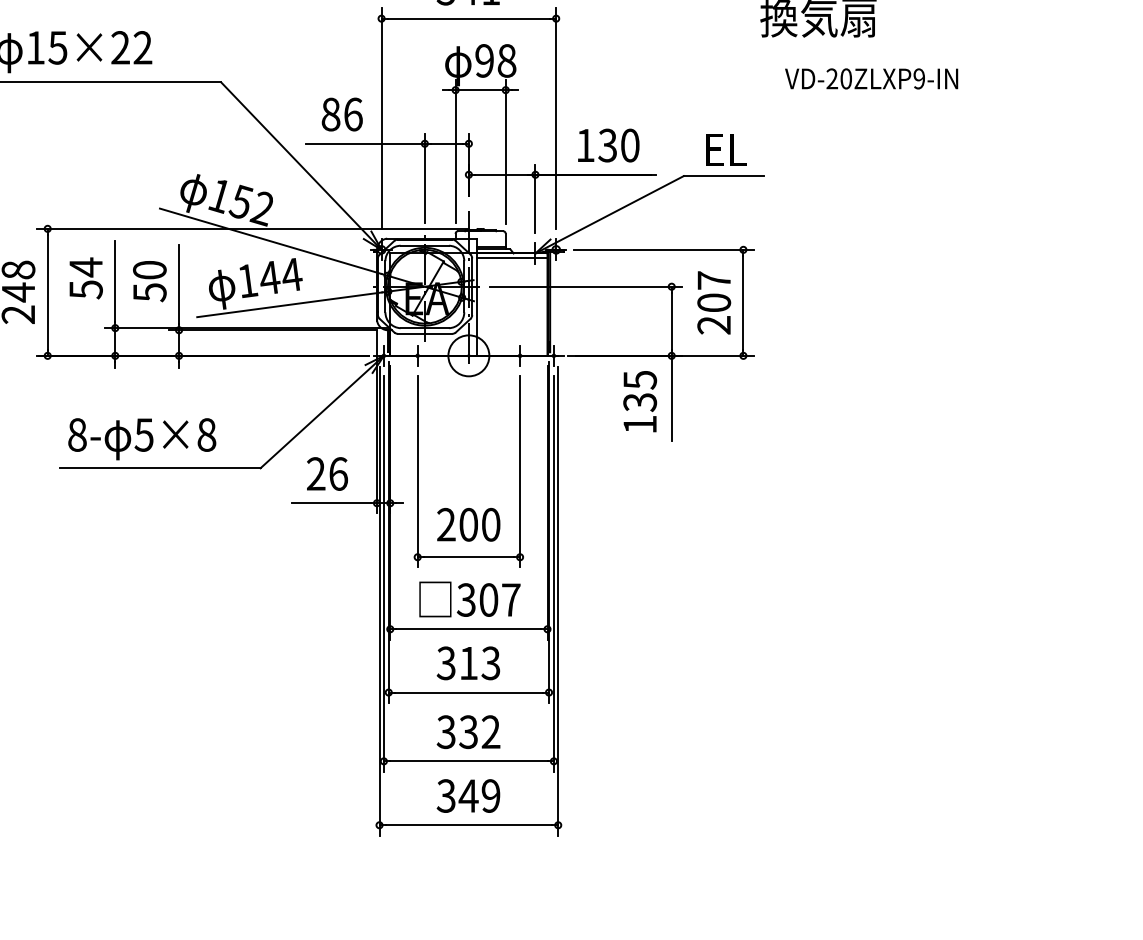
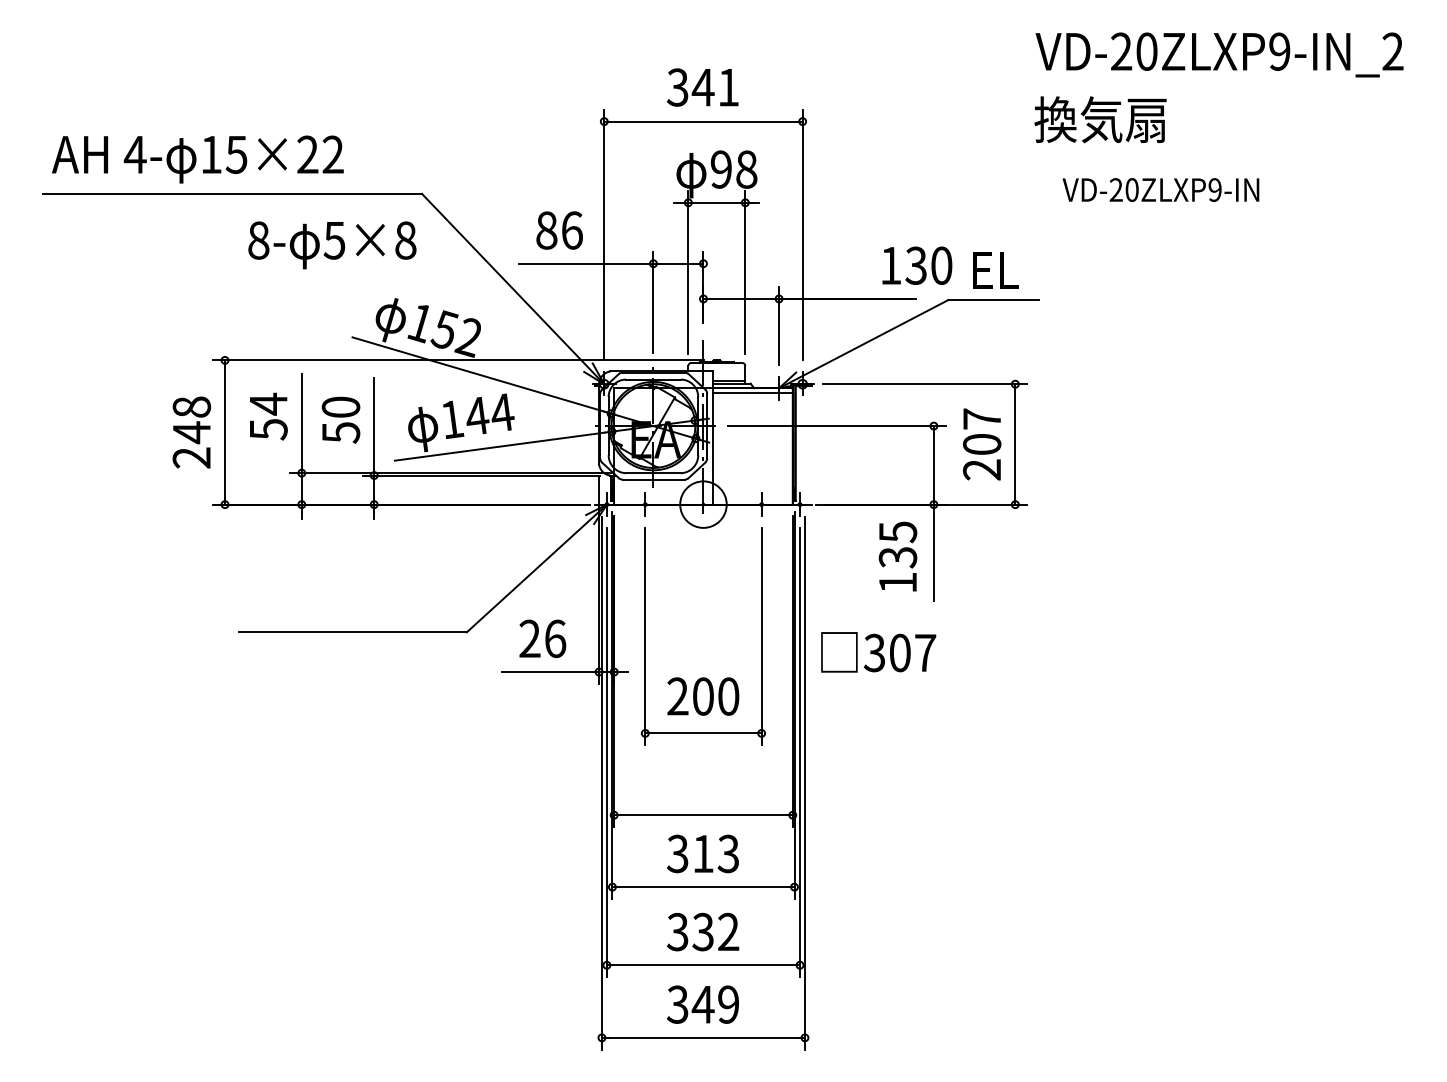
text: (608, 145) -> (917, 265), moved
text: (142, 439) -> (332, 245), moved
text: (469, 599) -> (878, 652), moved

